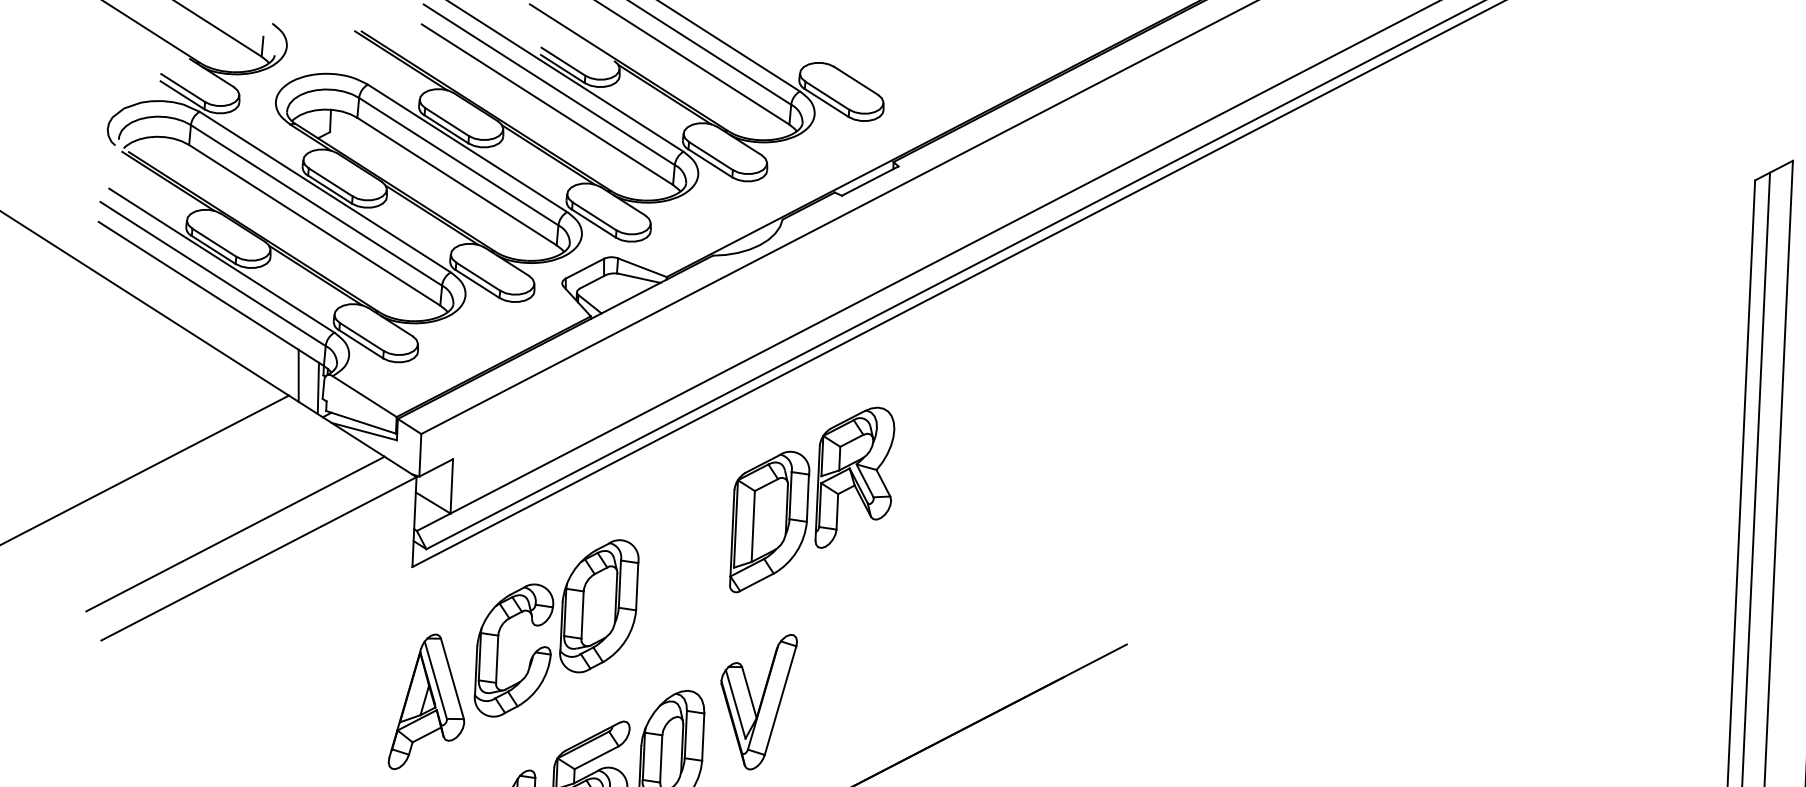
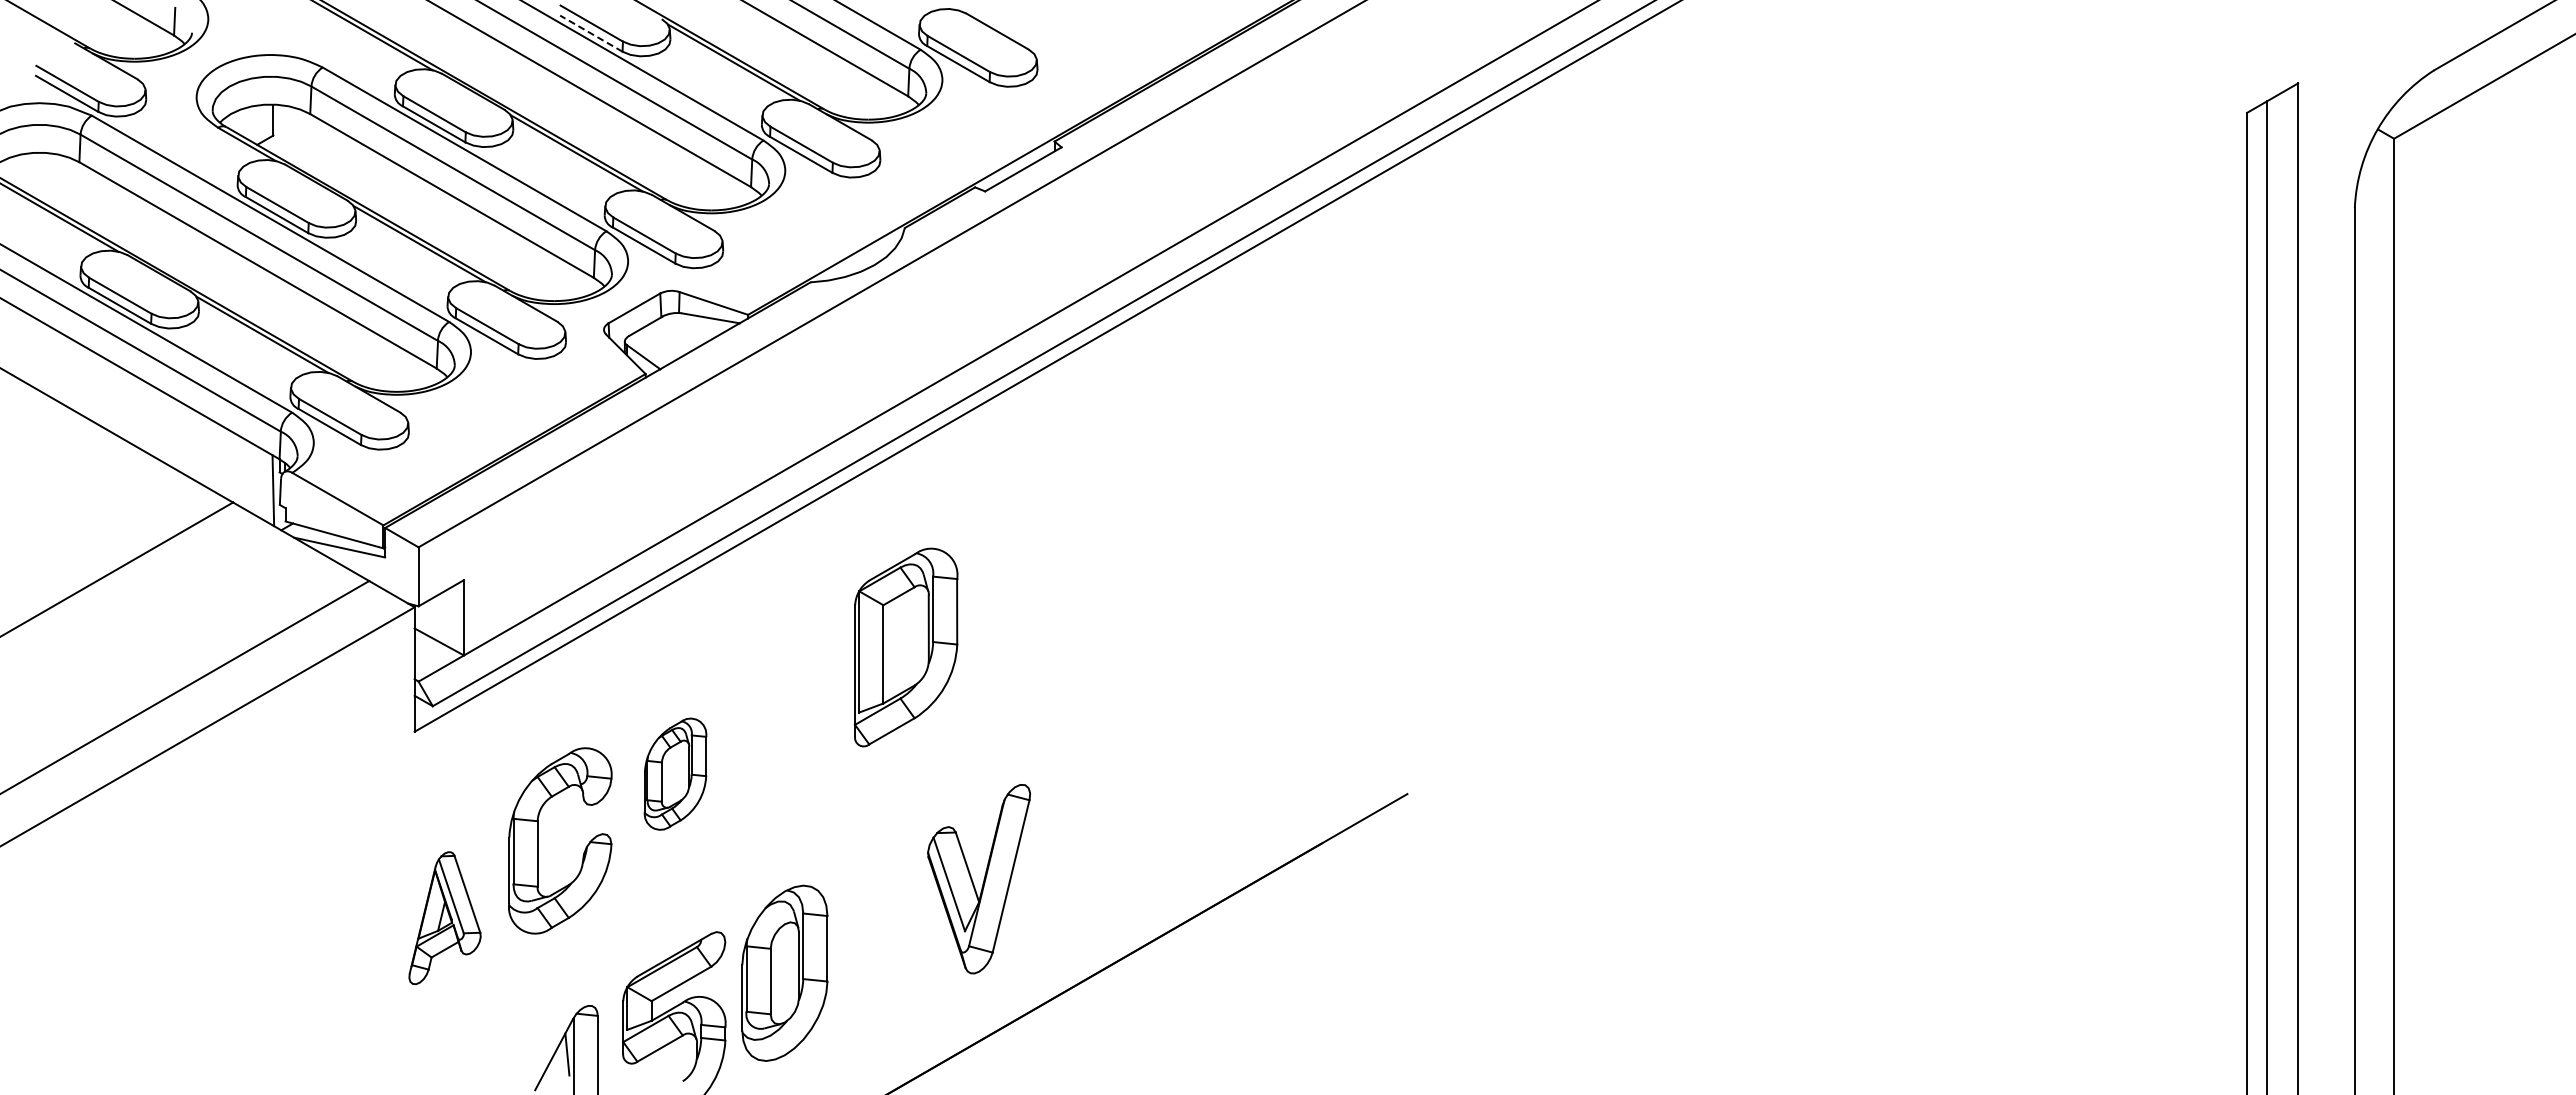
line: (562, 68) -> (590, 33), solid -> dashed
line: (298, 375) -> (244, 474), removed
part: (855, 477) -> (1021, 580), removed
part: (599, 605) -> (675, 773), size x0.6
part: (757, 701) -> (979, 879), moved
part: (427, 702) -> (444, 918), size x0.7

